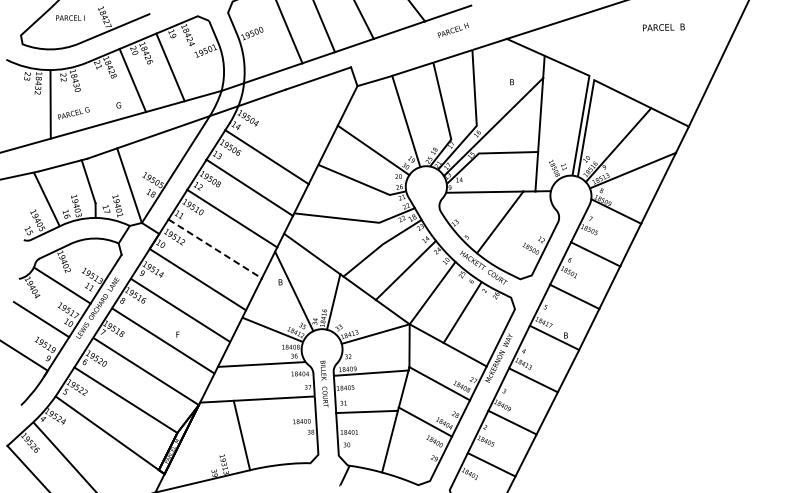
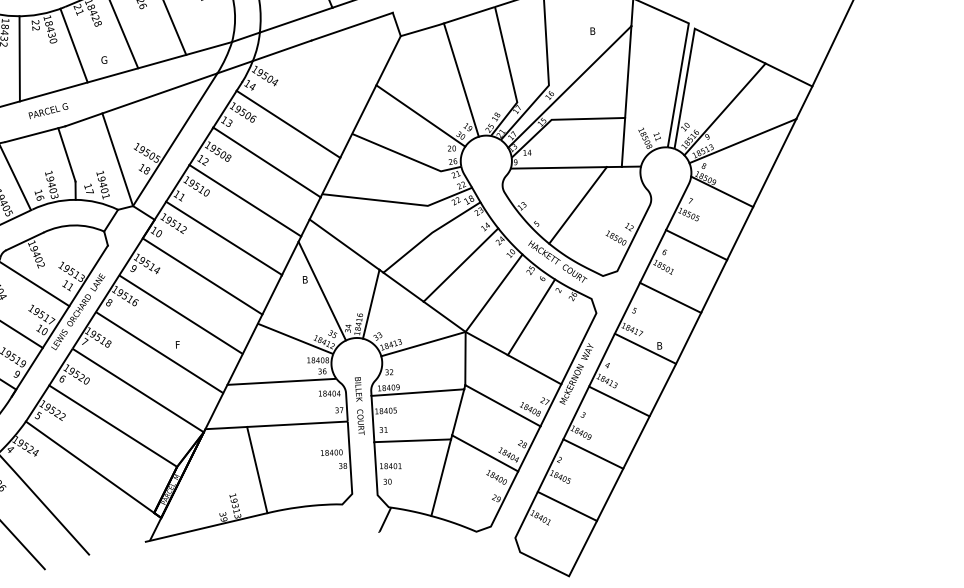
line: (94, 93) -> (74, 45), added
text: (73, 113) -> (48, 111), moved
line: (215, 249) -> (224, 239), dashed -> solid

